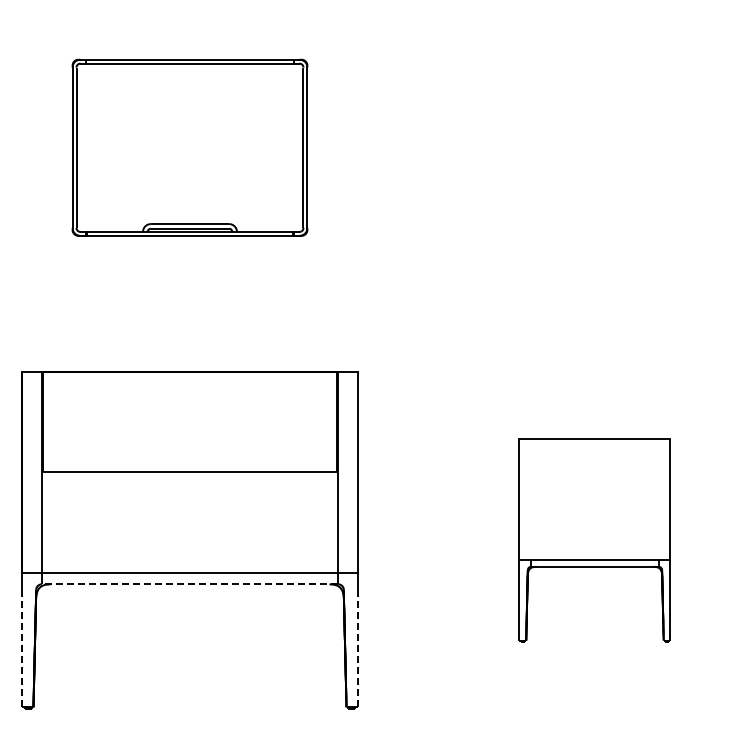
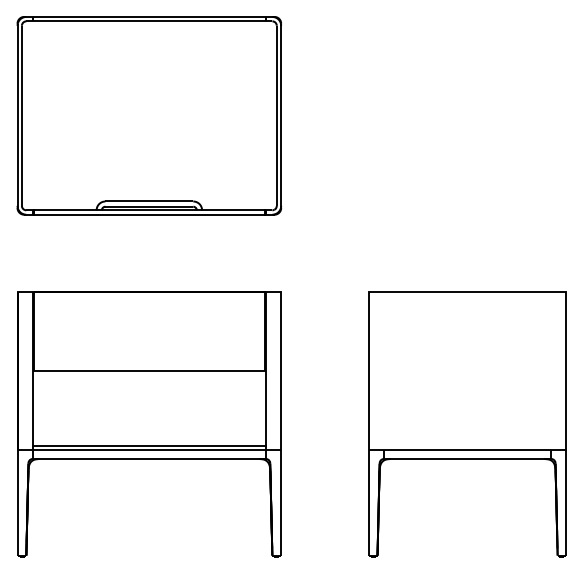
part: (189, 147) -> (148, 115), size x1.43
part: (594, 540) -> (467, 424), size x1.67
line: (189, 567) -> (148, 445), added
line: (189, 584) -> (148, 459), dashed -> solid
line: (22, 648) -> (17, 509), dashed -> solid
line: (357, 648) -> (280, 509), dashed -> solid

